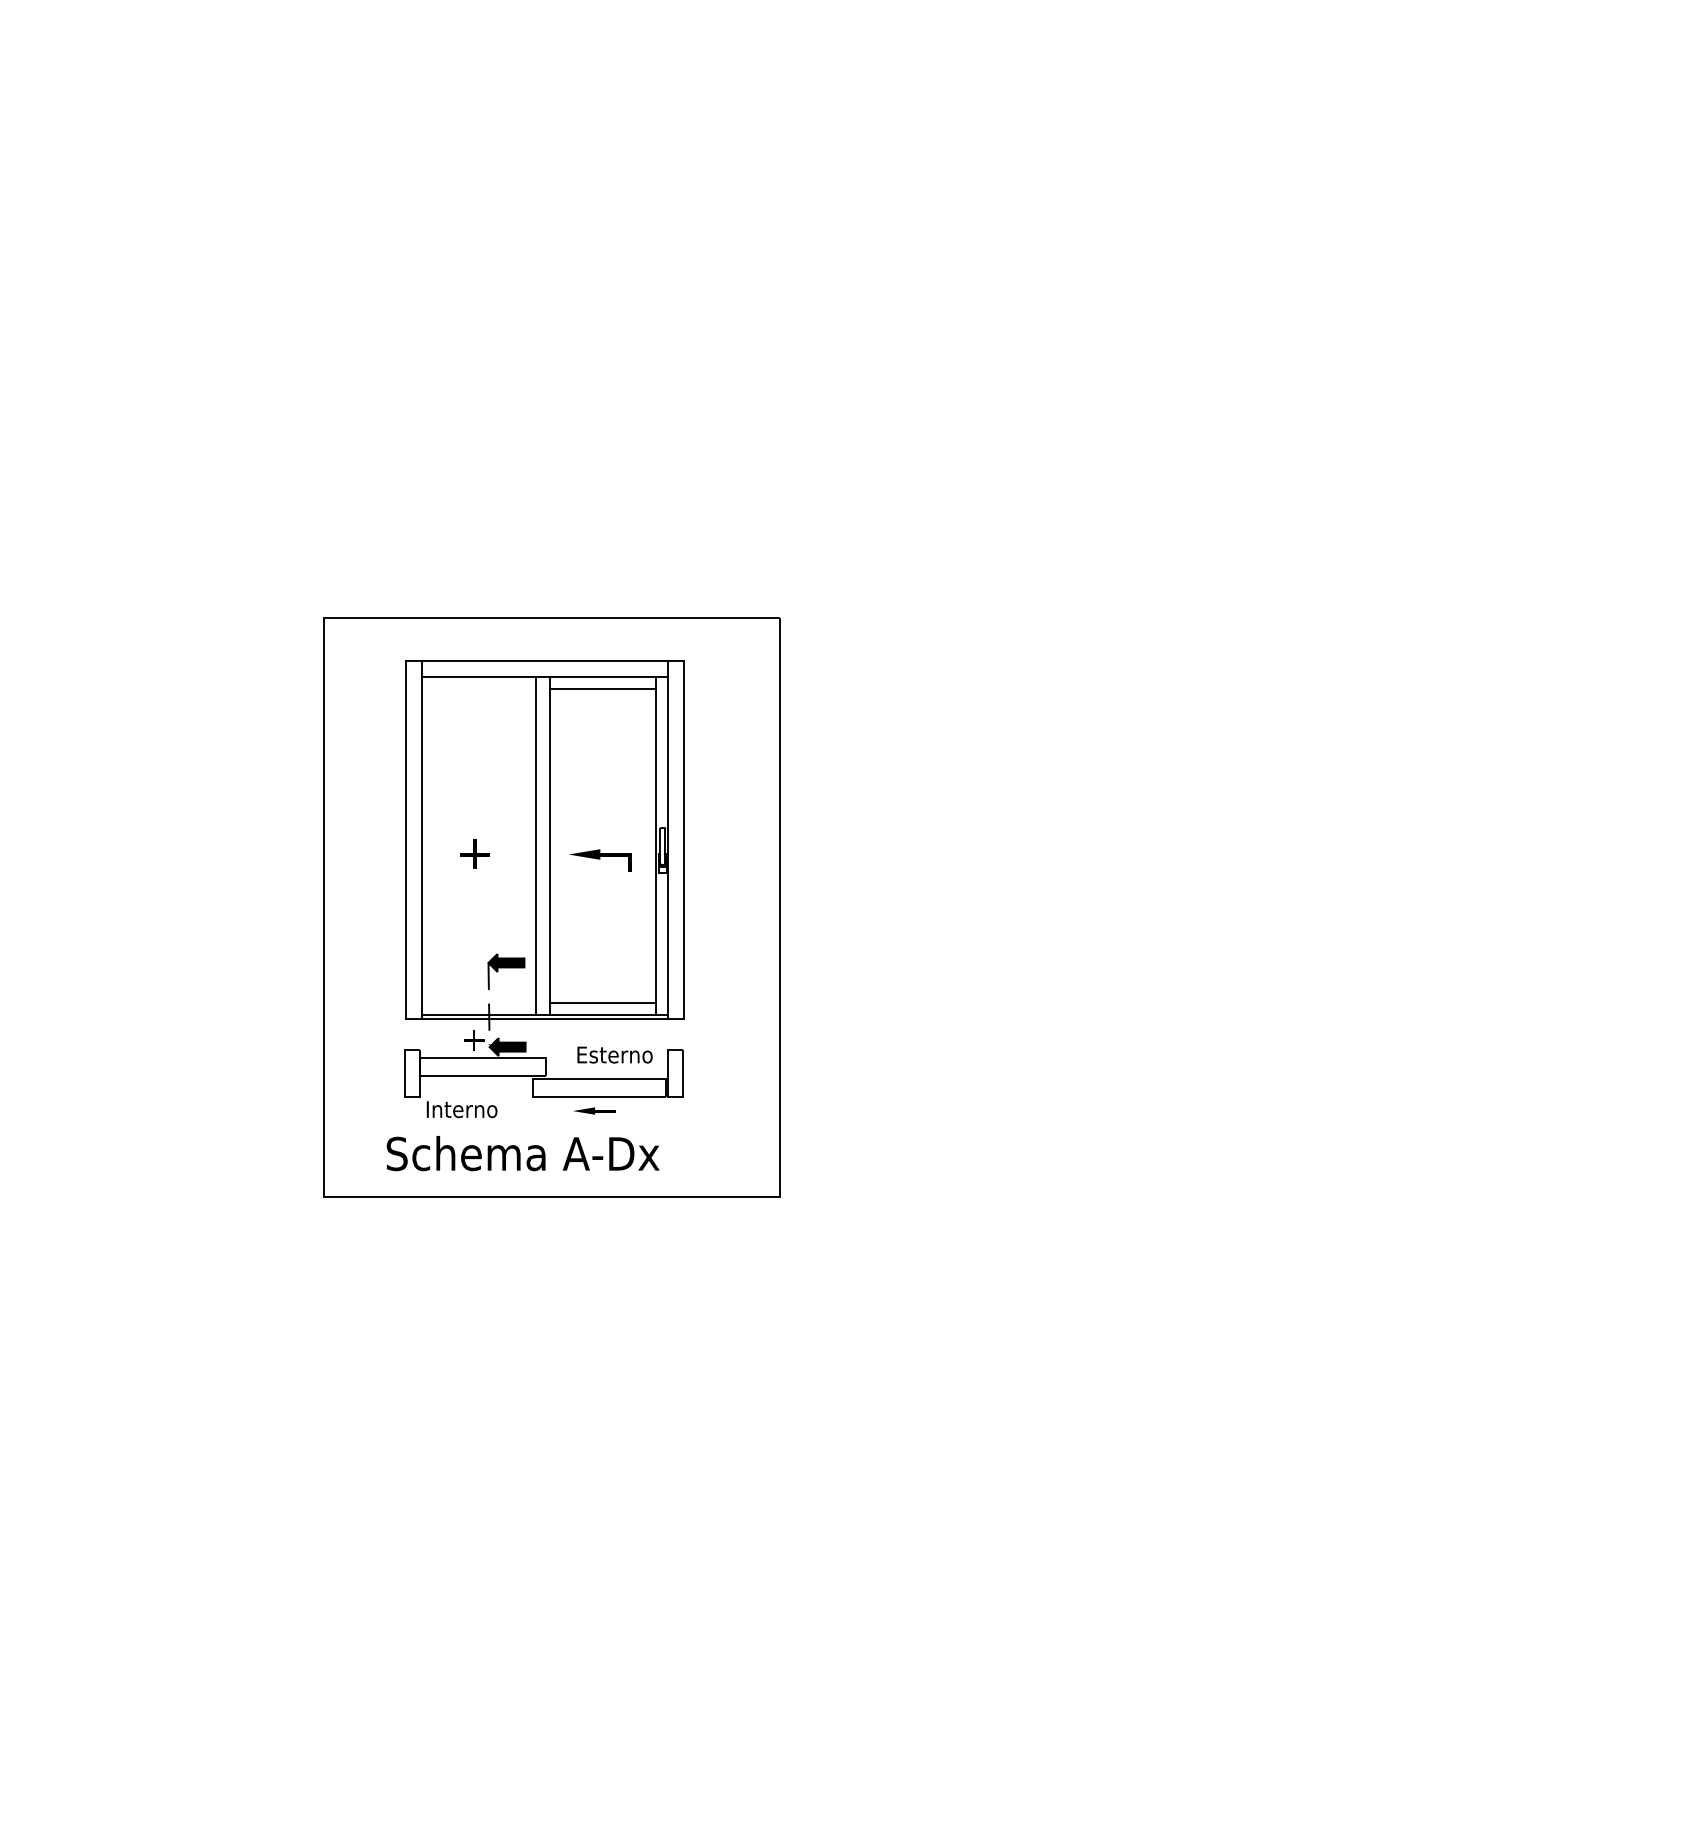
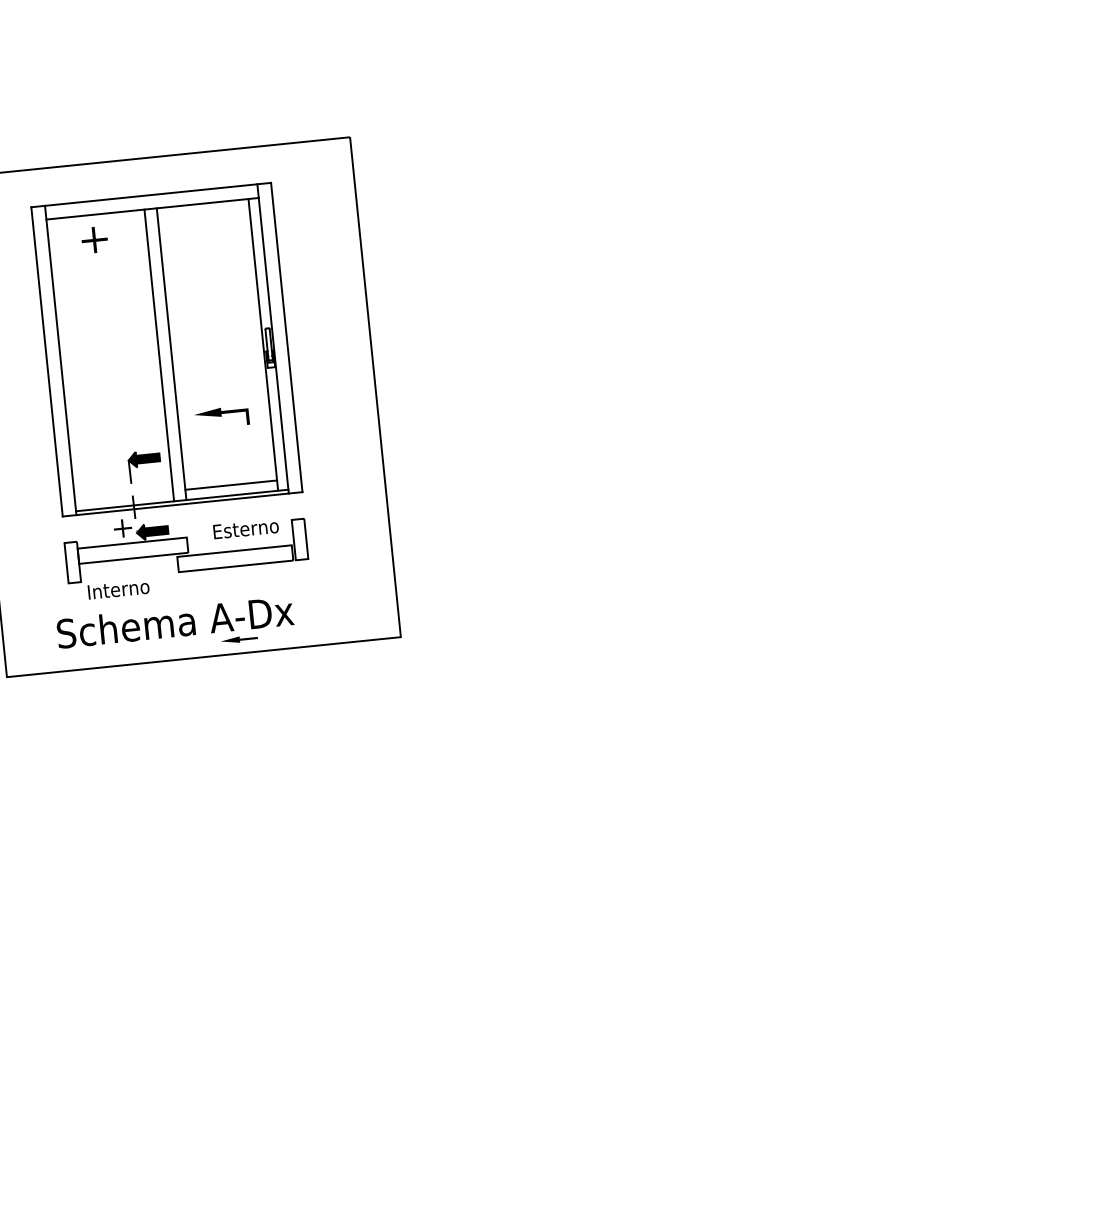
line: (603, 689) -> (204, 214), removed
part: (474, 853) -> (93, 239), moved
part: (600, 860) -> (222, 417), moved
part: (594, 1110) -> (239, 639), moved

